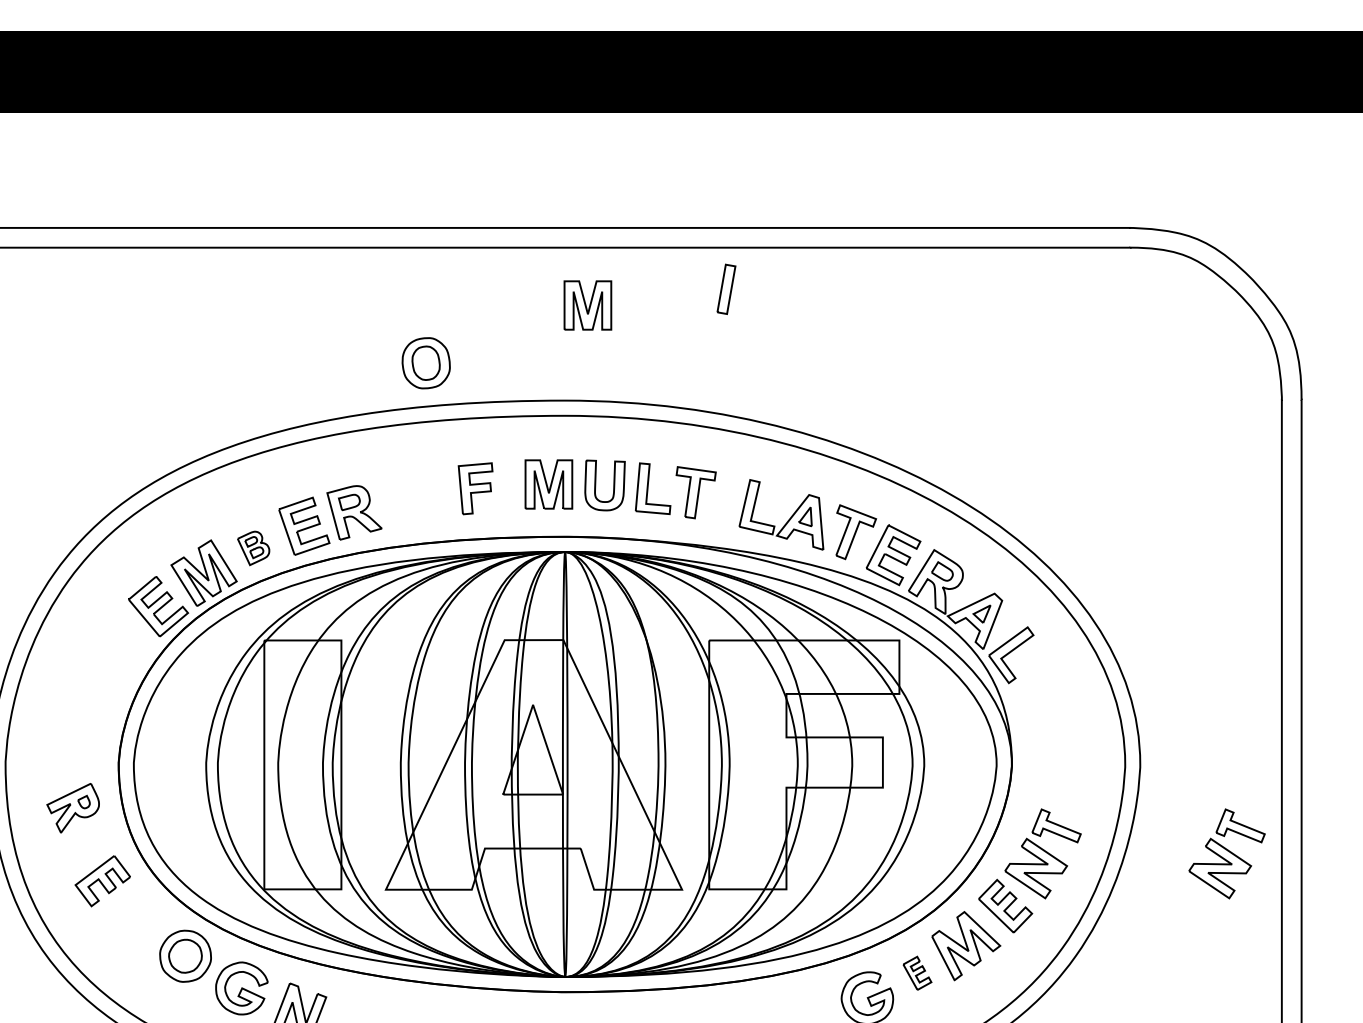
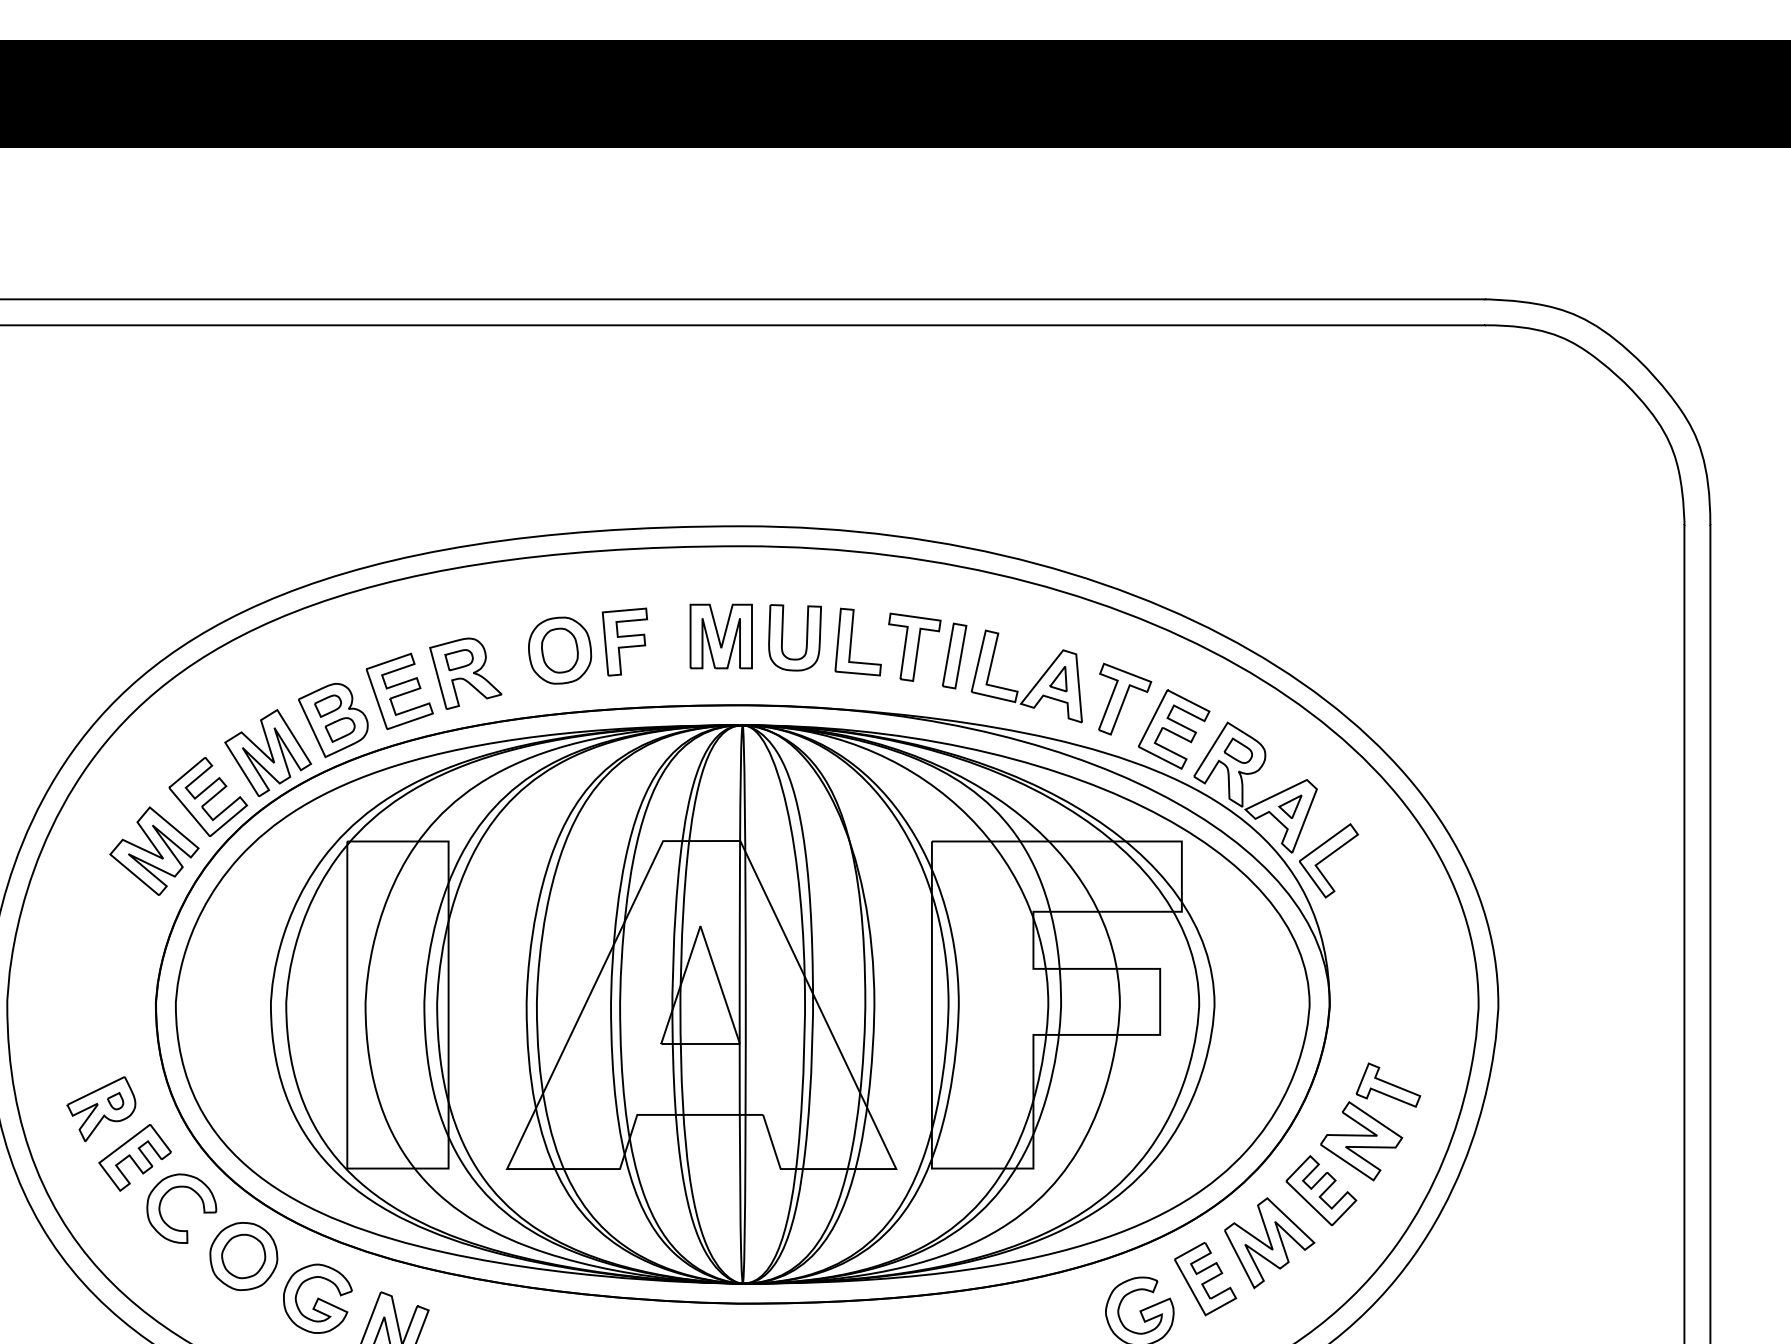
part: (726, 288) -> (954, 654), moved
part: (587, 305) -> (771, 401), removed
part: (425, 363) -> (559, 650), moved
part: (253, 548) -> (333, 720), size x1.67
part: (117, 647) -> (154, 850), added
part: (72, 808) -> (100, 1109), moved
part: (1226, 853) -> (1611, 1121), removed
part: (148, 908) -> (195, 1193), added
part: (917, 973) -> (1205, 1279), size x1.67

